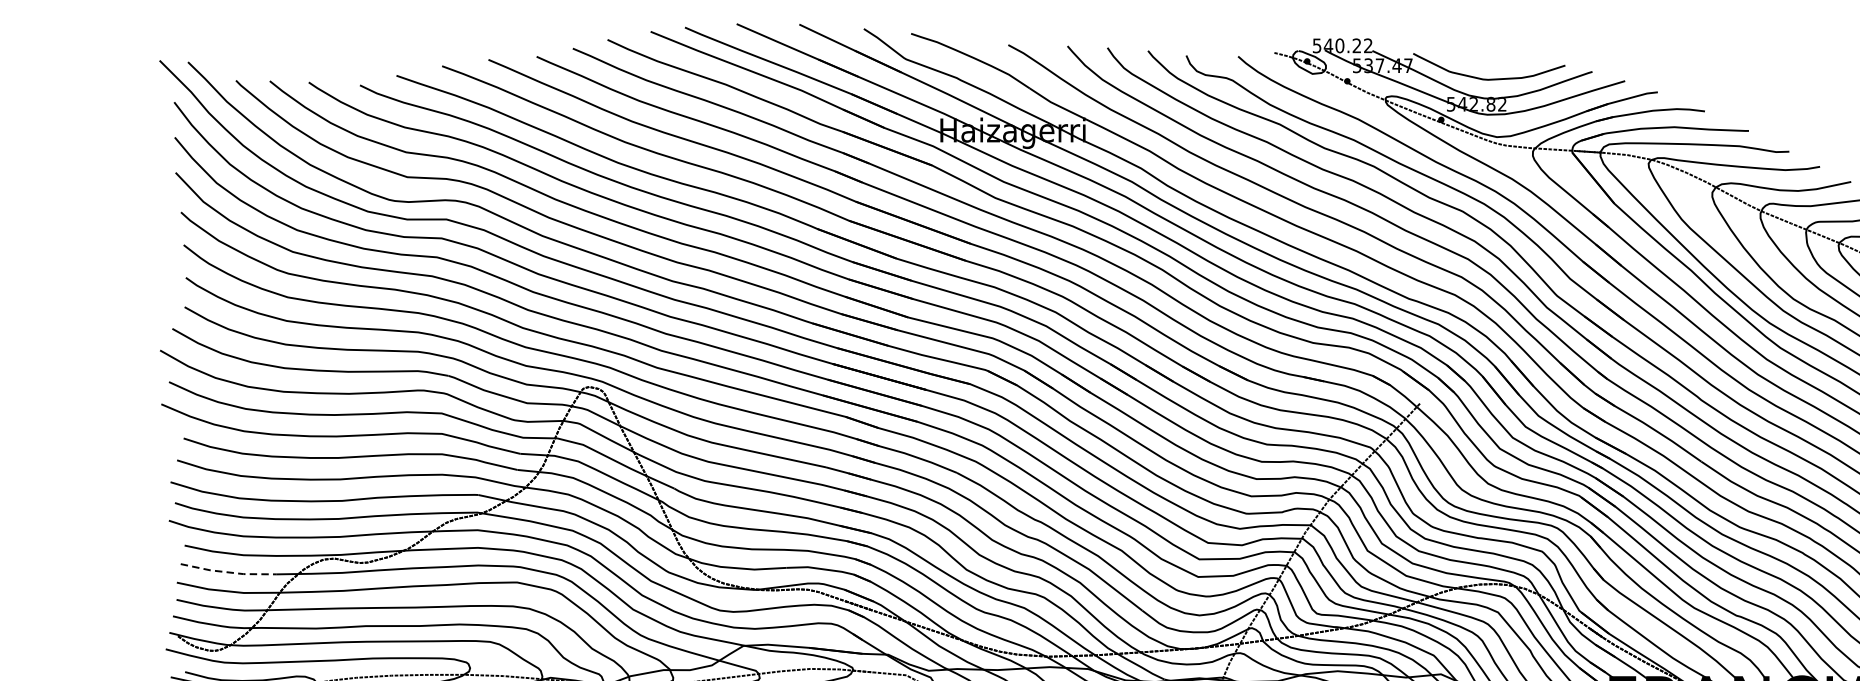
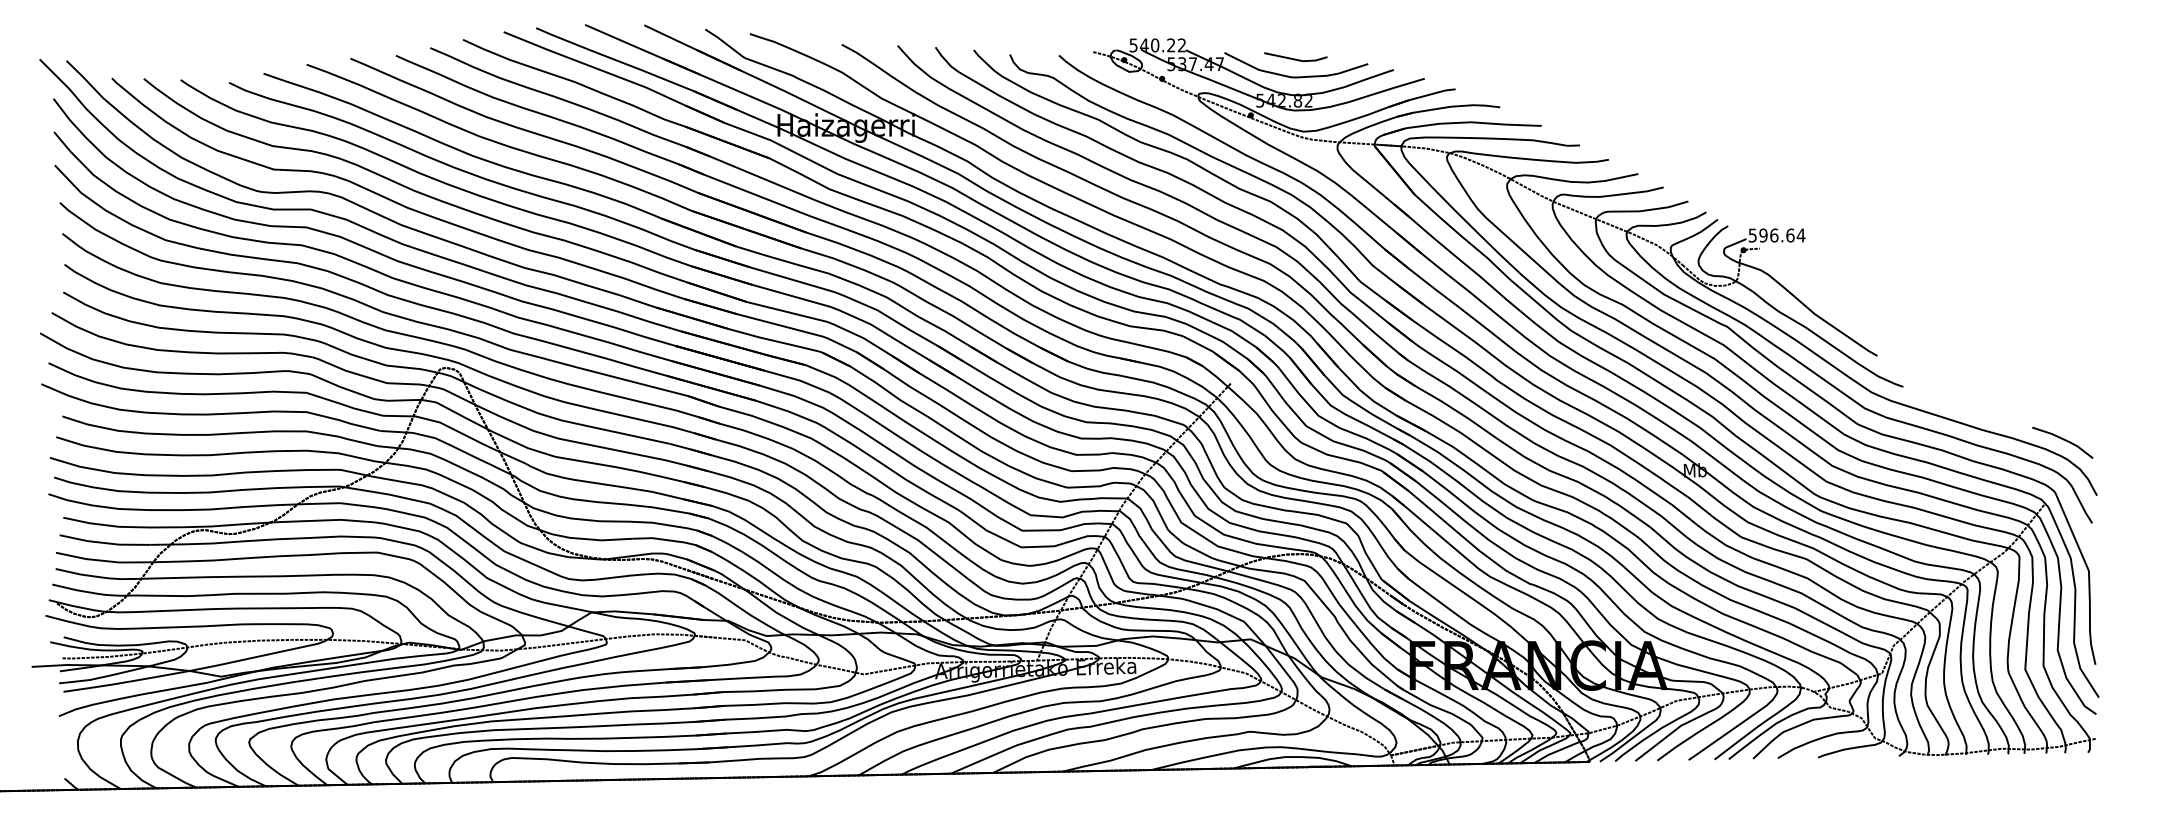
line: (1488, 59) -> (1295, 58), added
line: (229, 572) -> (105, 543), dashed -> solid

